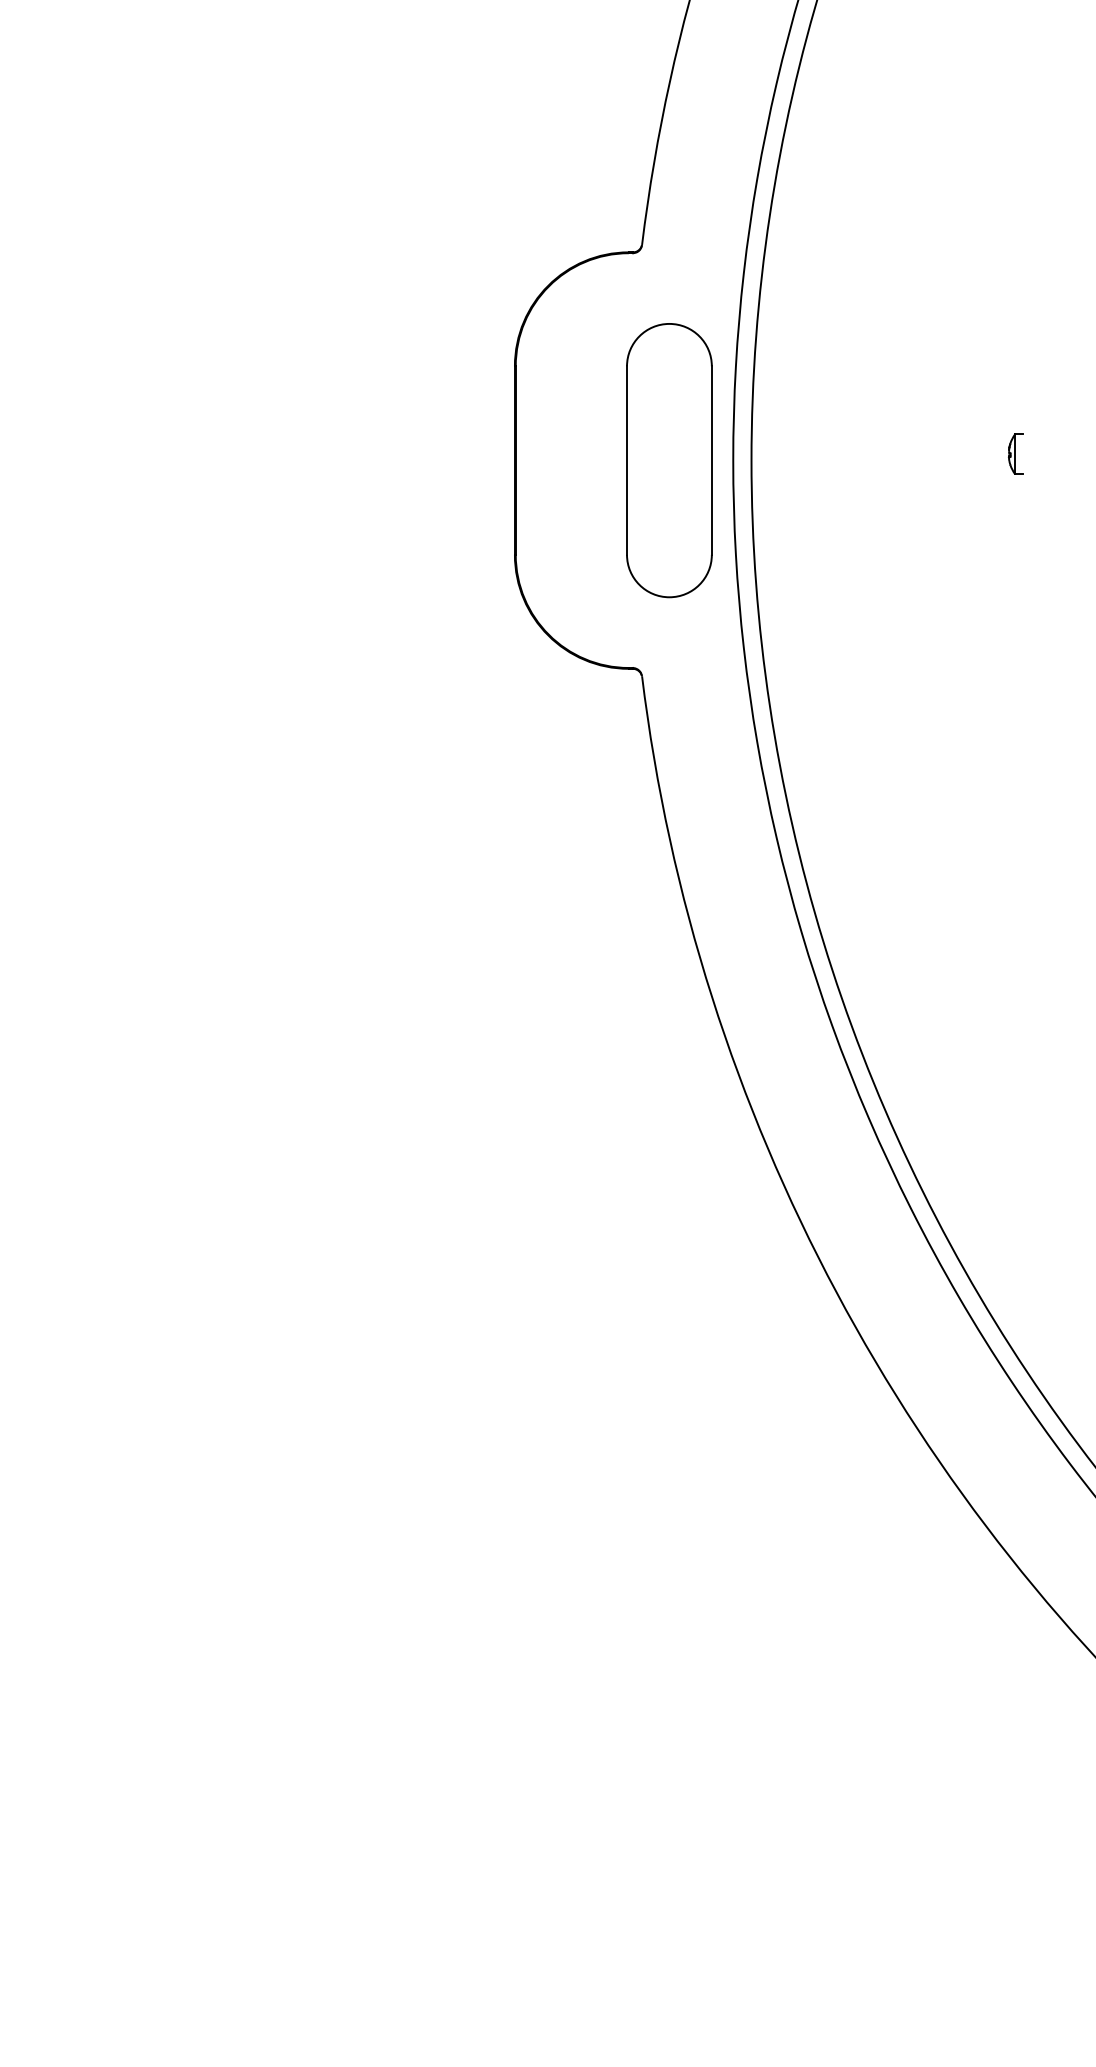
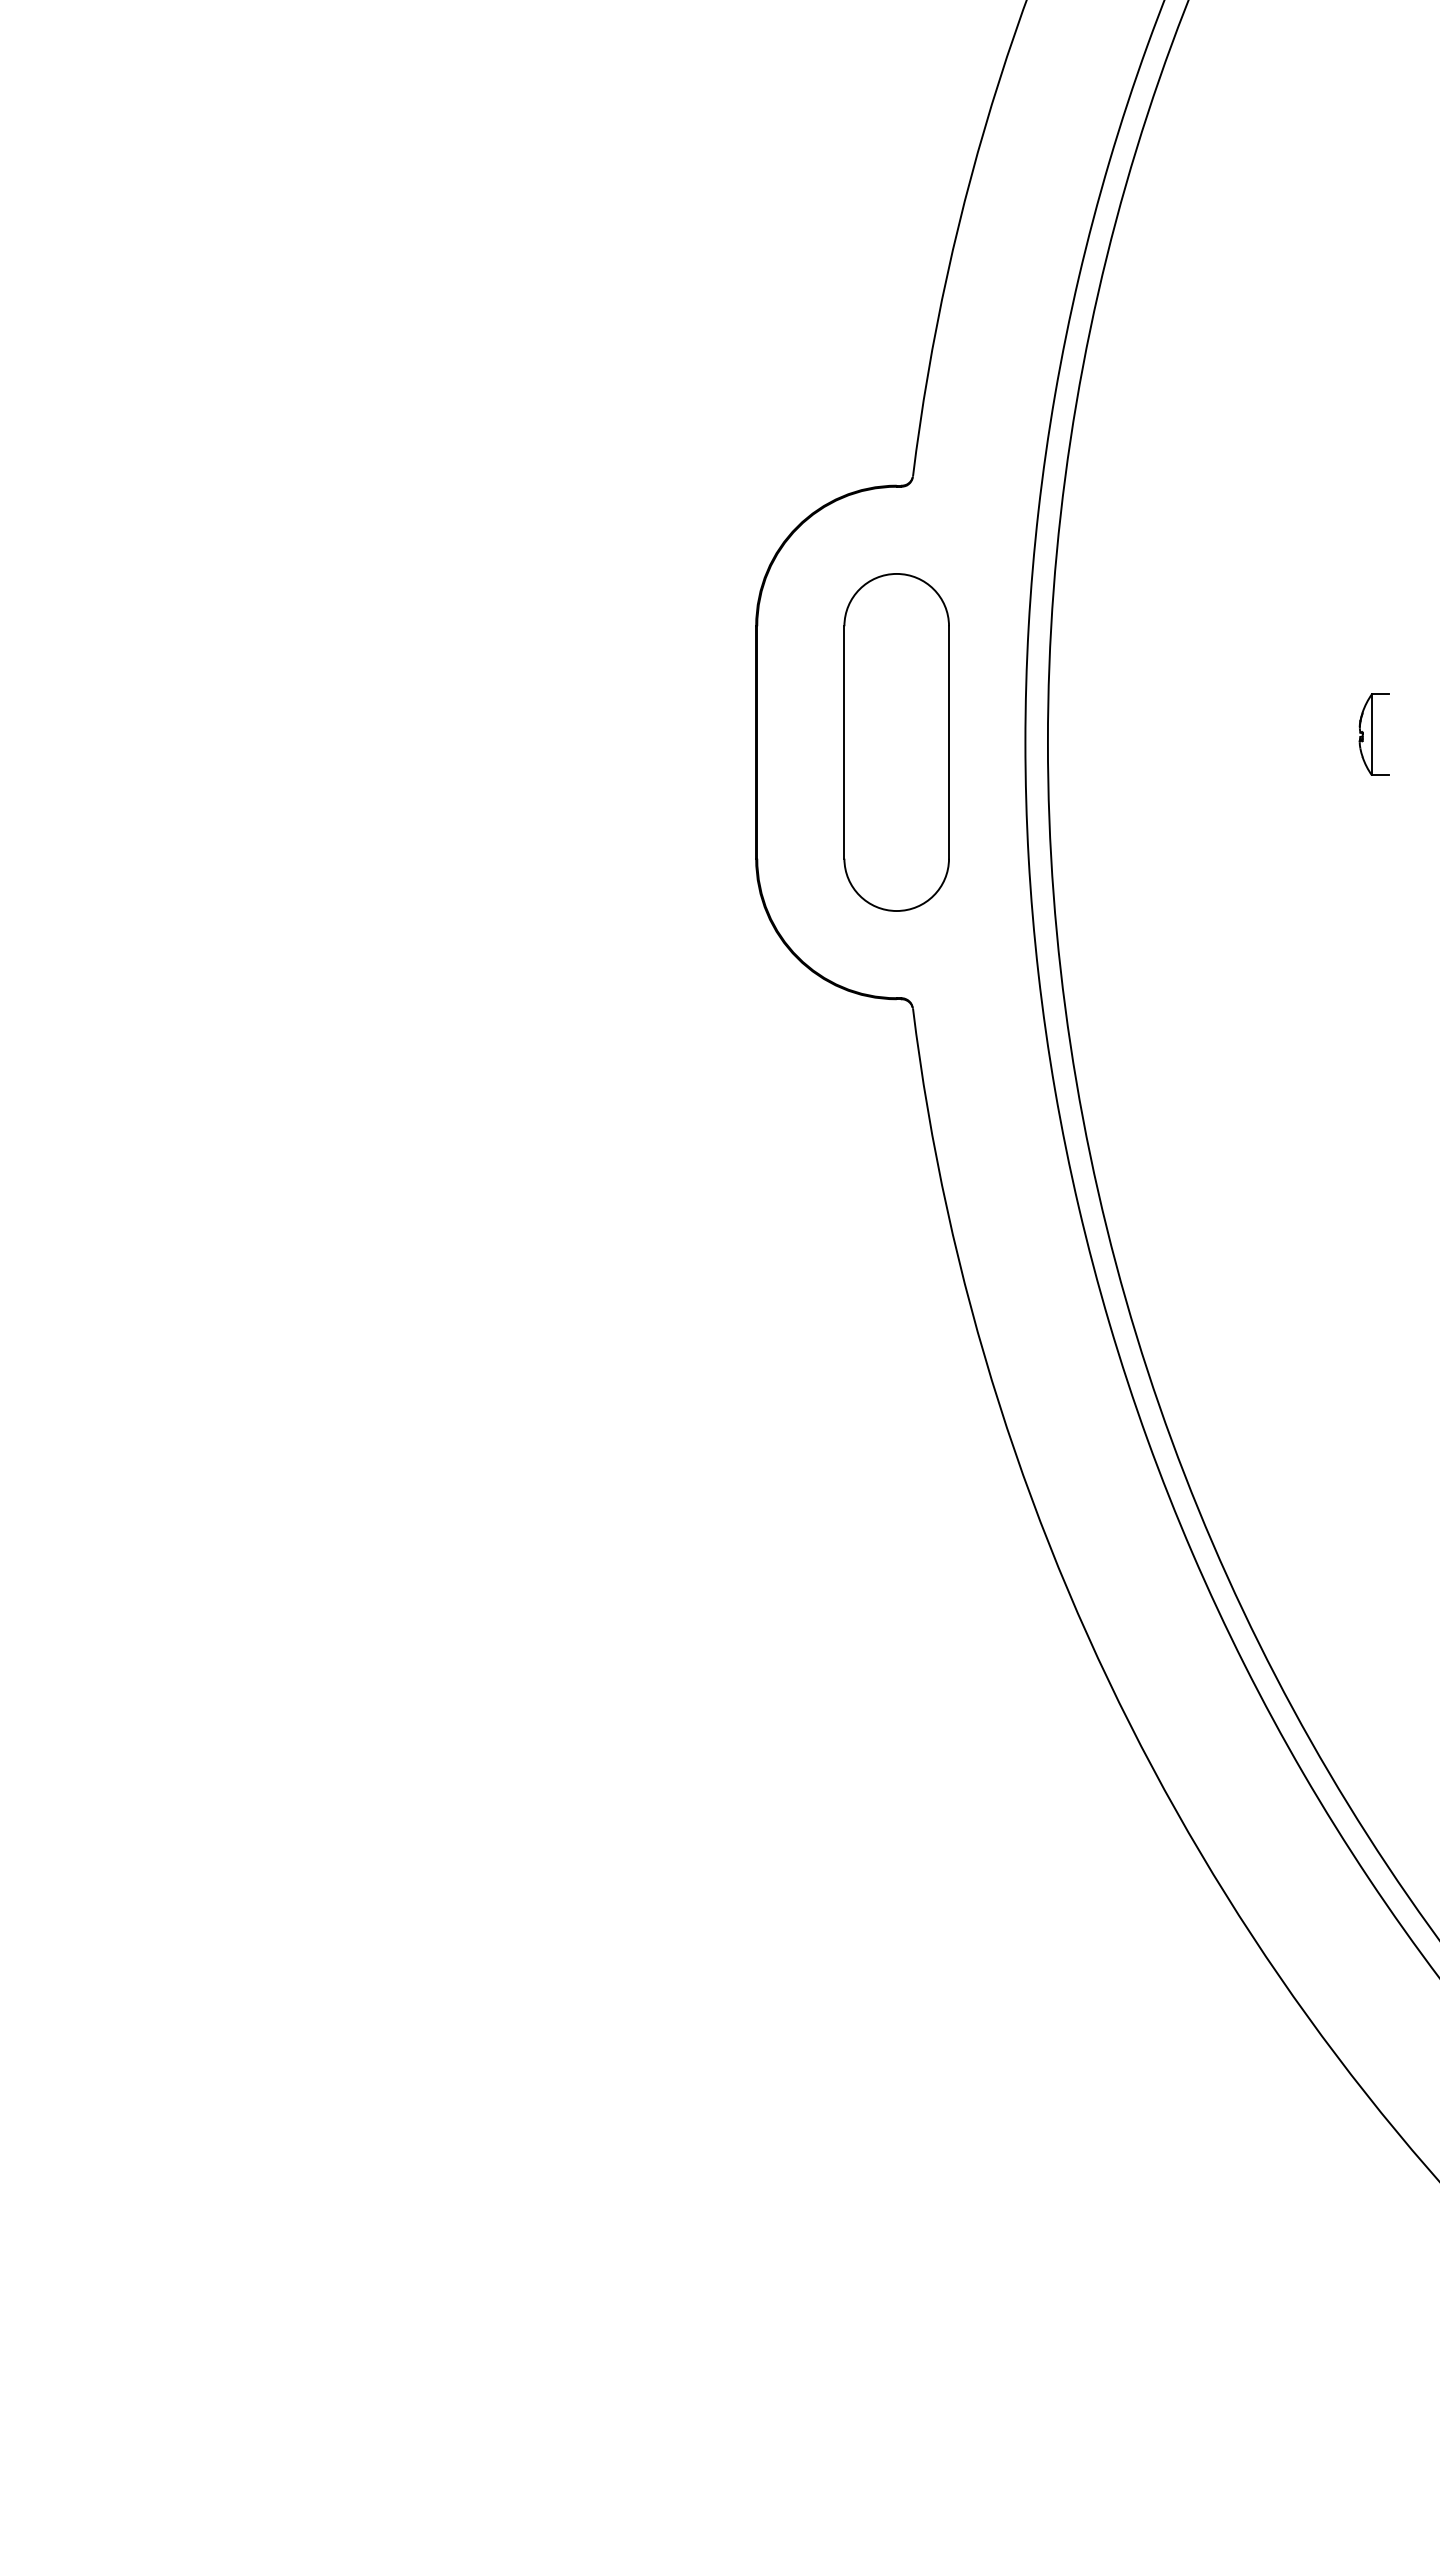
part: (1015, 454) -> (1373, 734), size x1.67
part: (669, 460) -> (896, 742), moved

